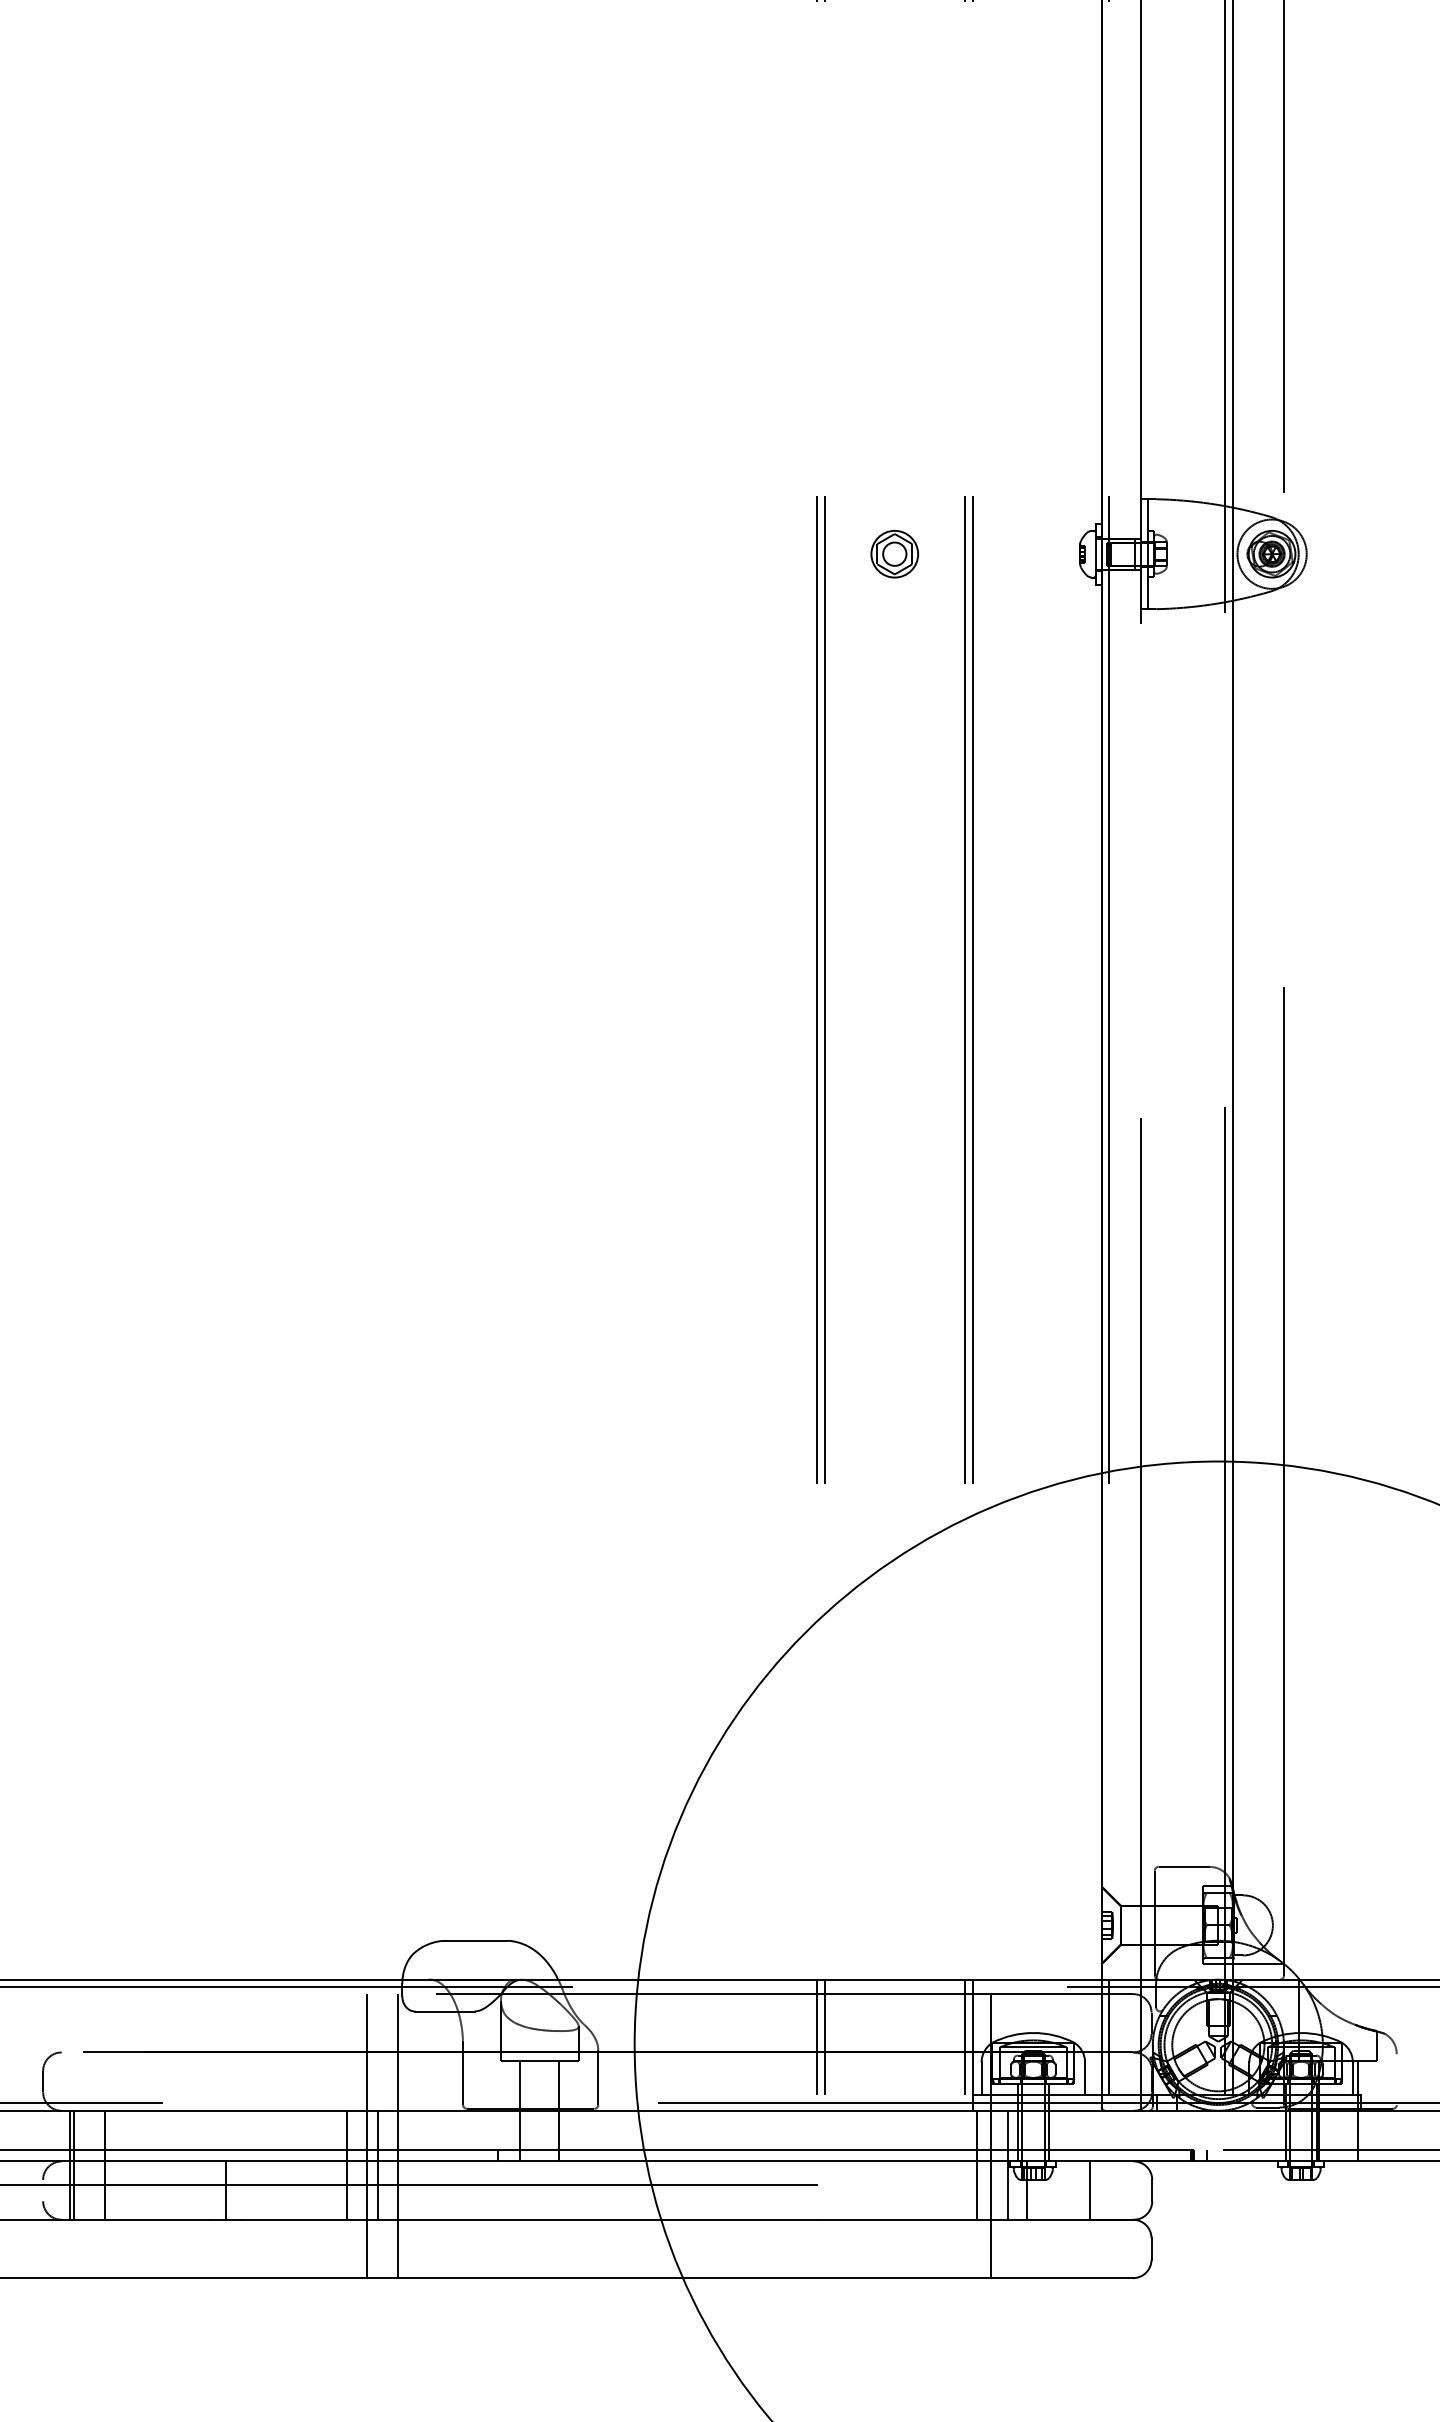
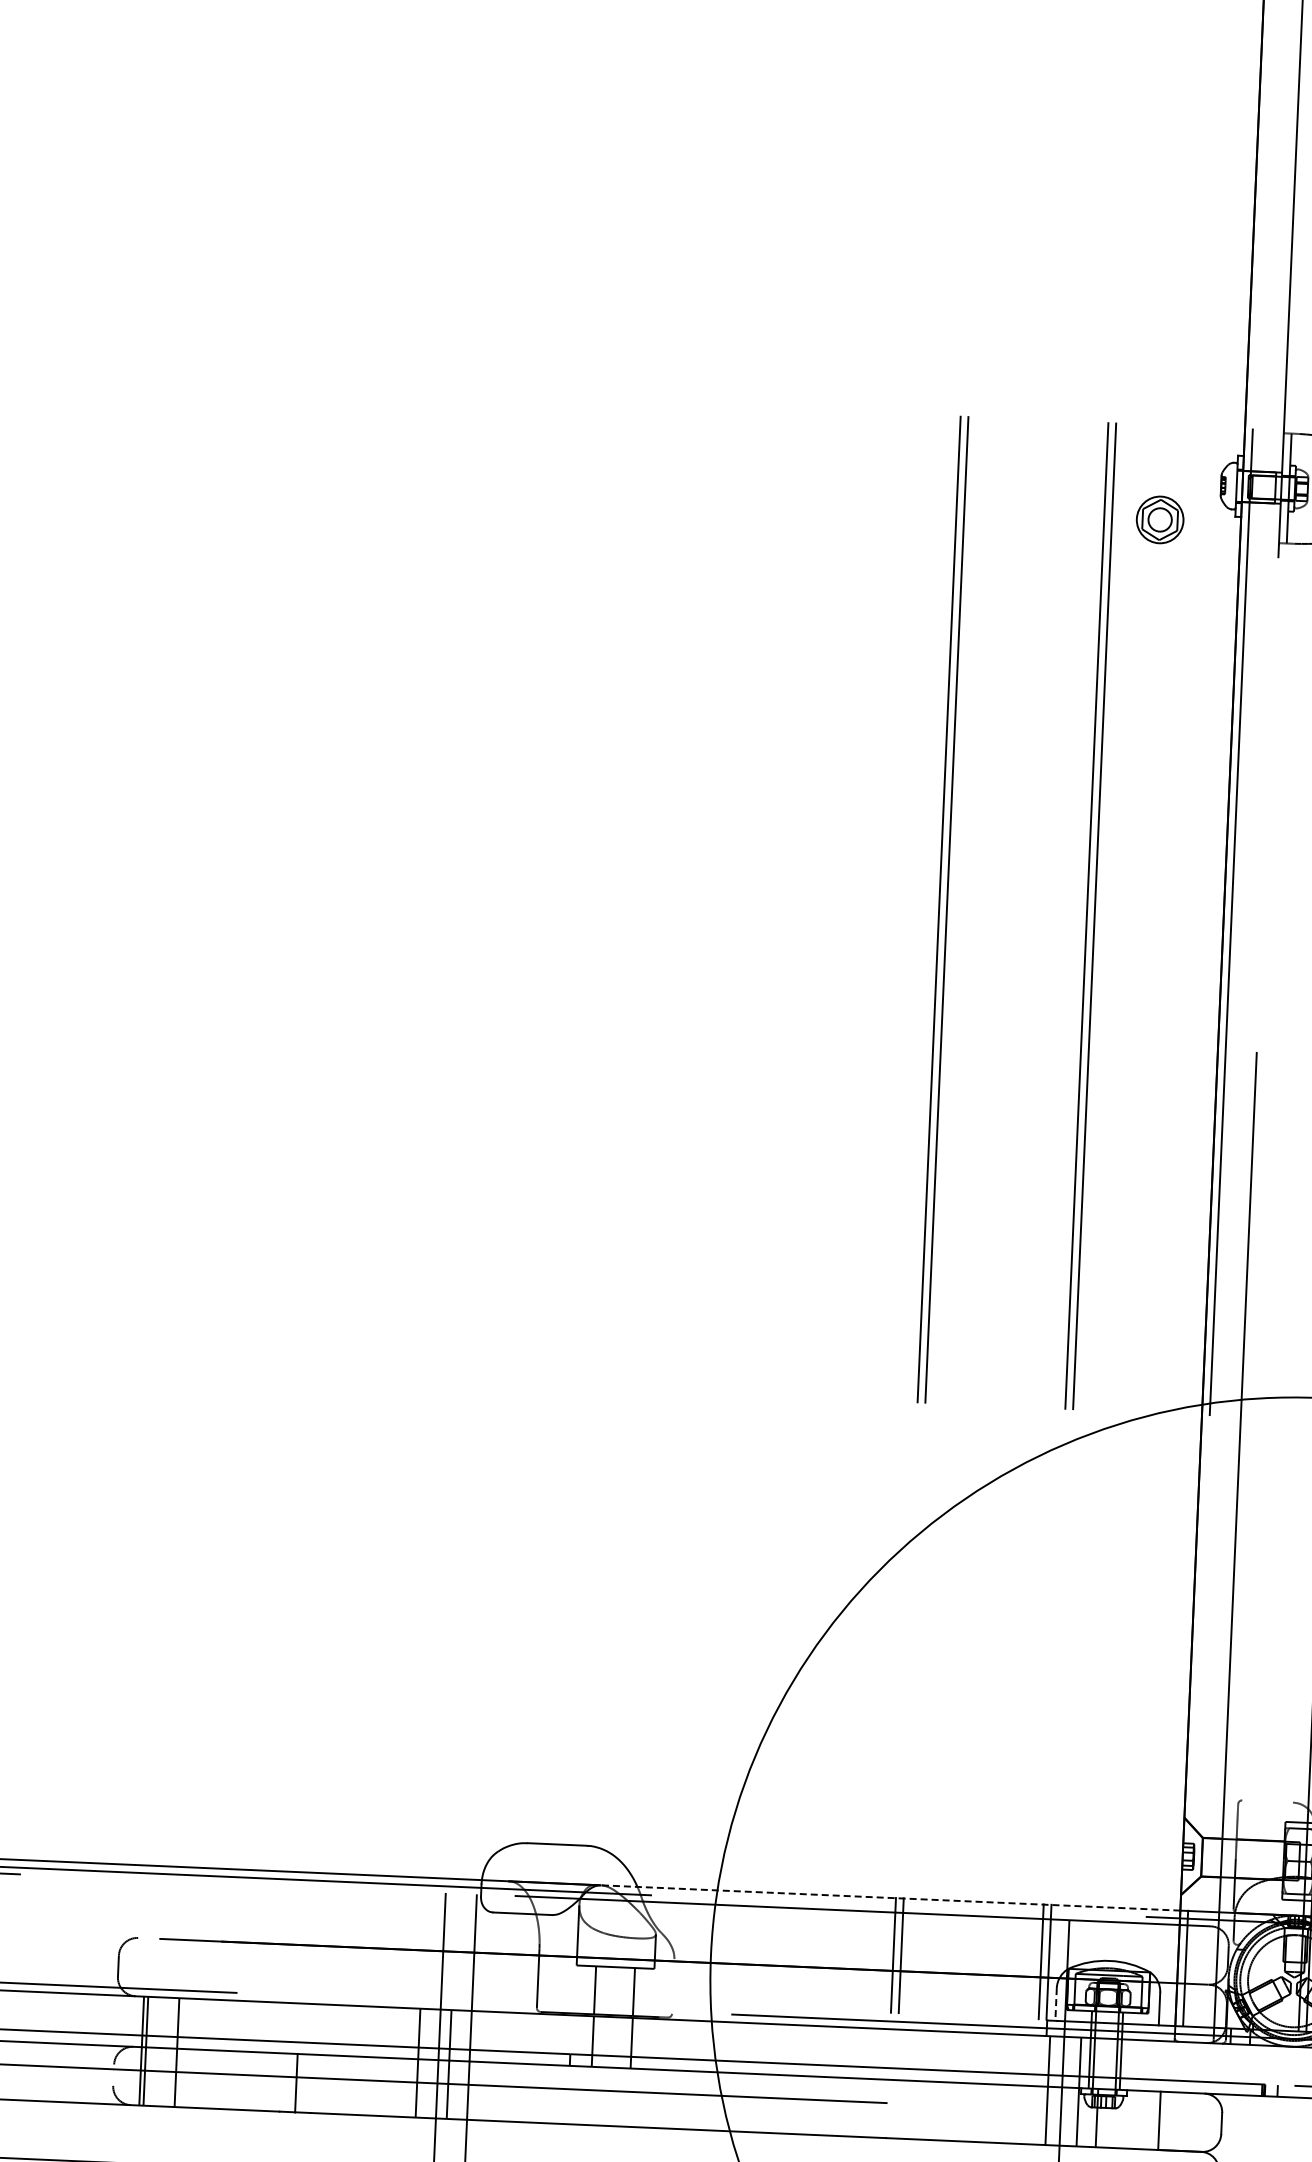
part: (894, 554) -> (1159, 520), moved
line: (1183, 1866) -> (1267, 1801), removed
line: (810, 1979) -> (889, 1897), solid -> dashed
line: (598, 2077) -> (673, 1986), removed
line: (981, 2079) -> (1055, 2005), solid -> dashed

